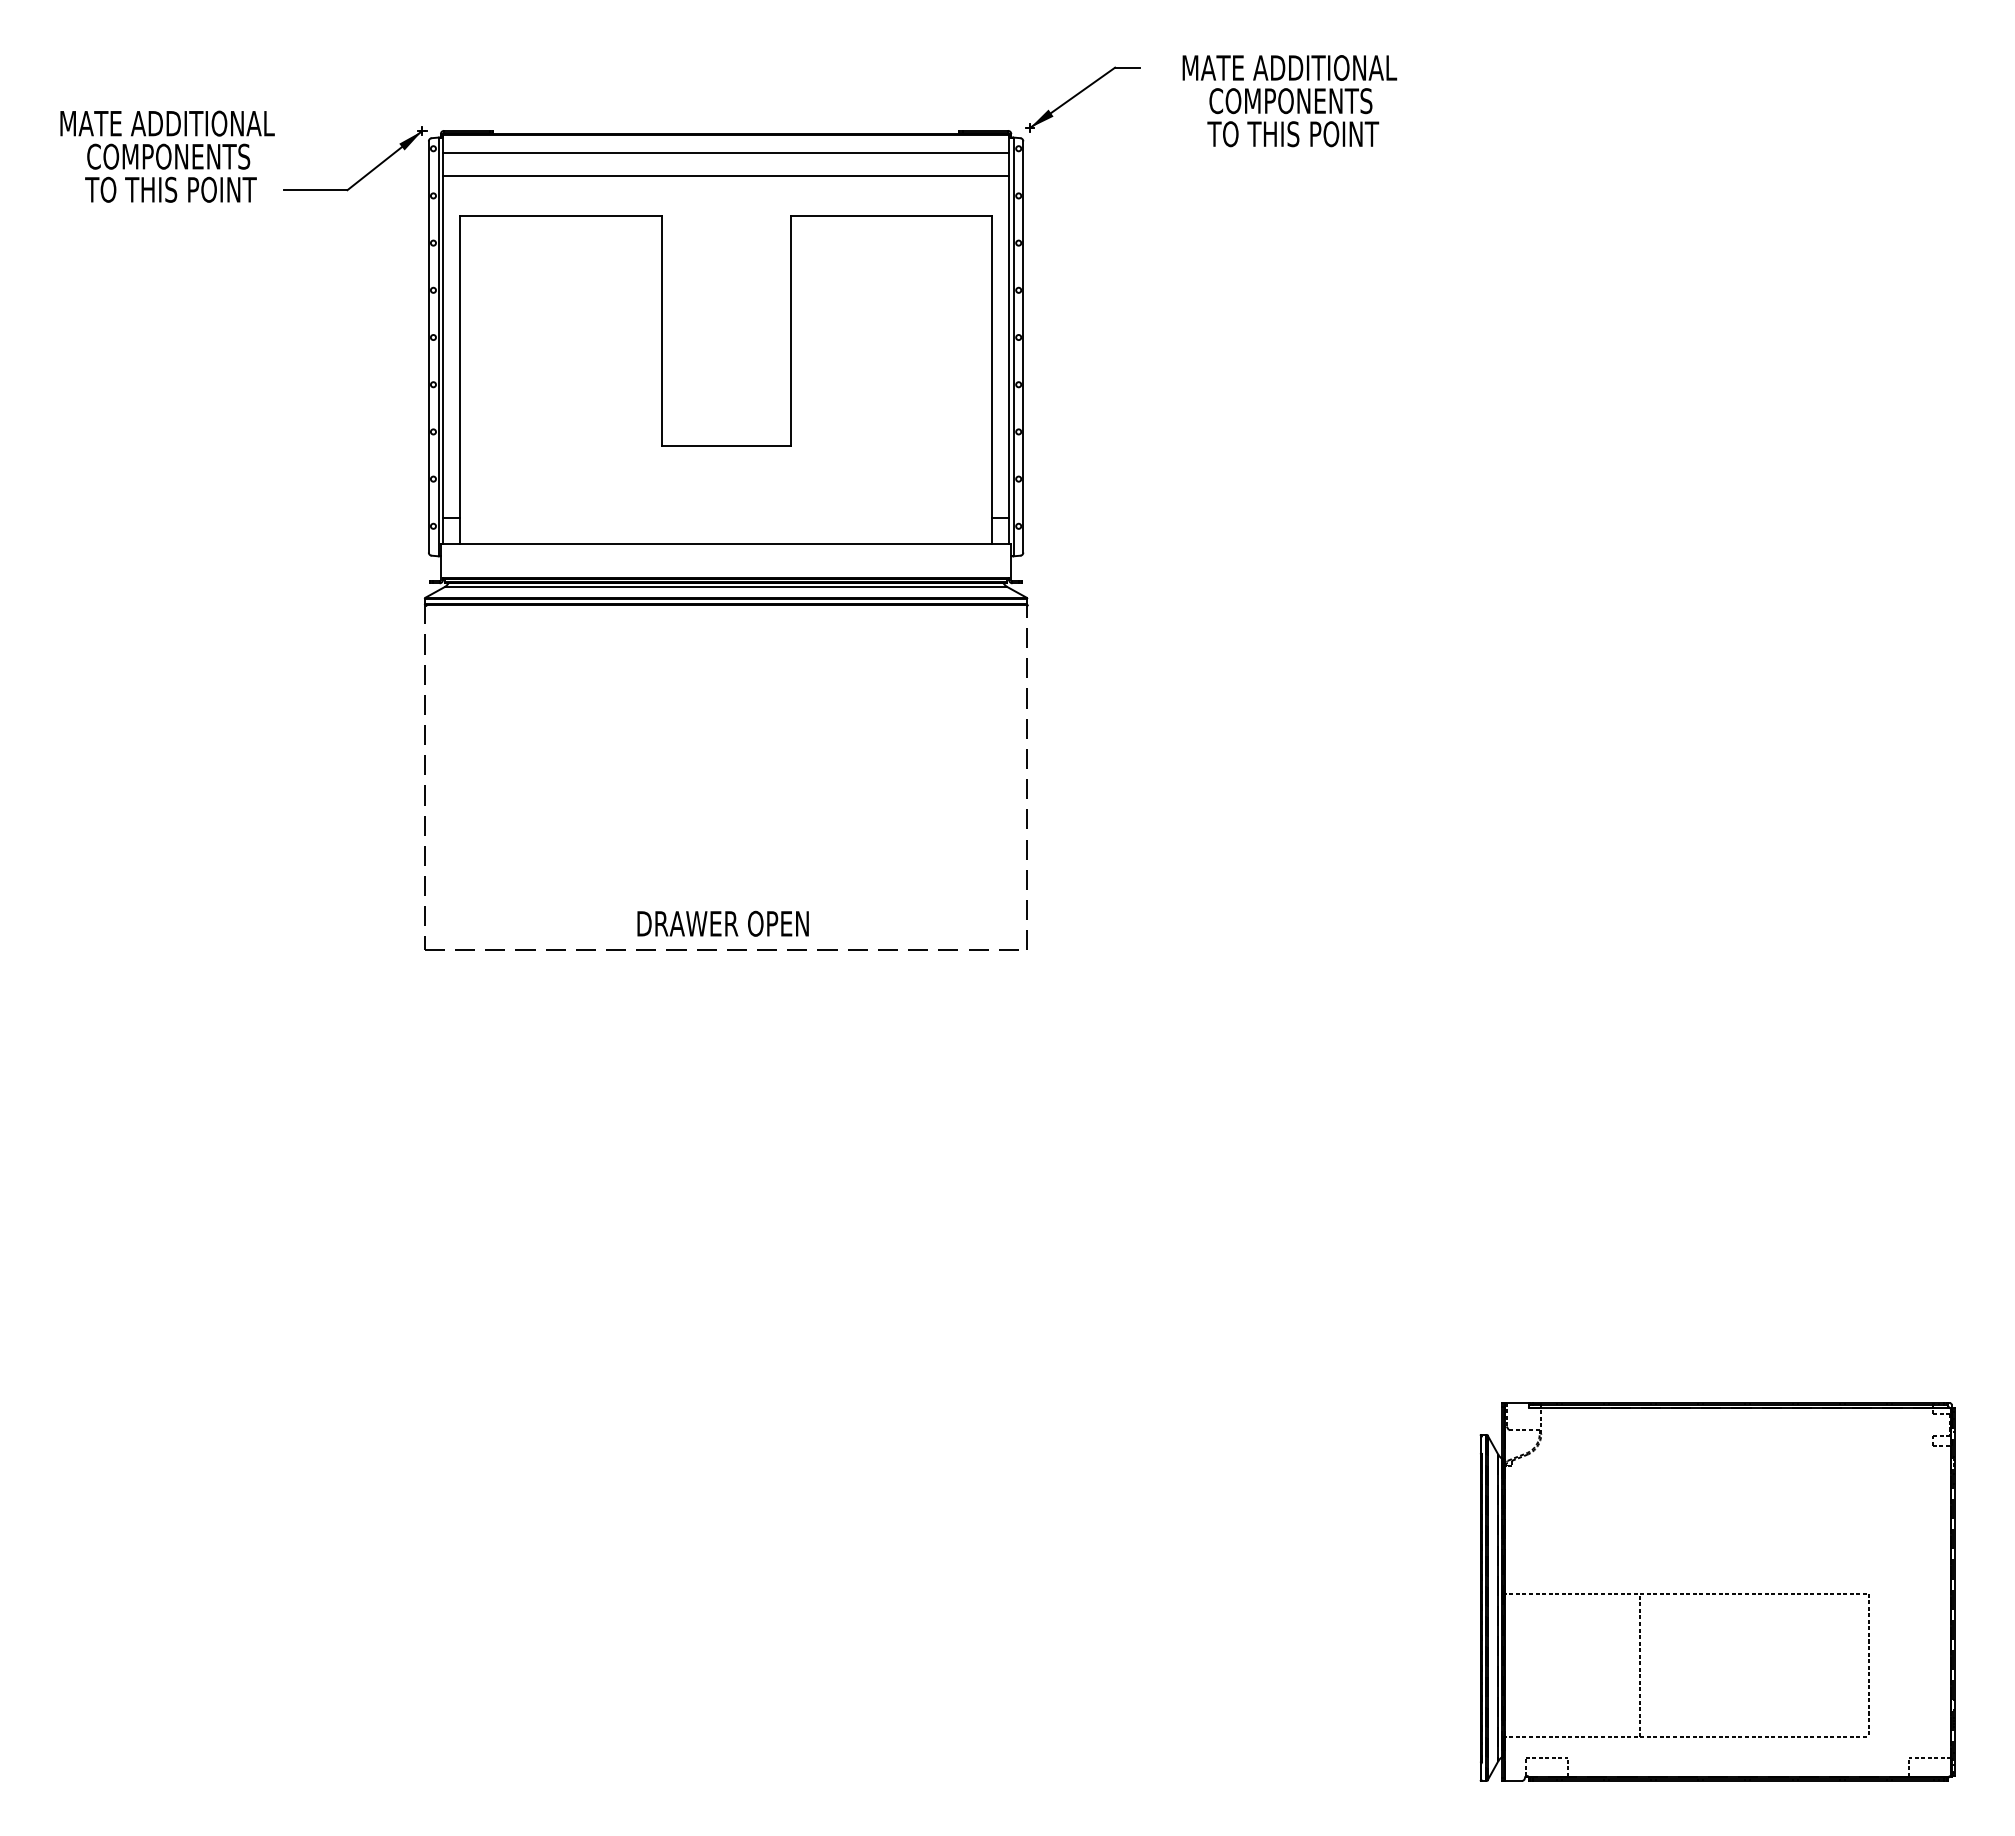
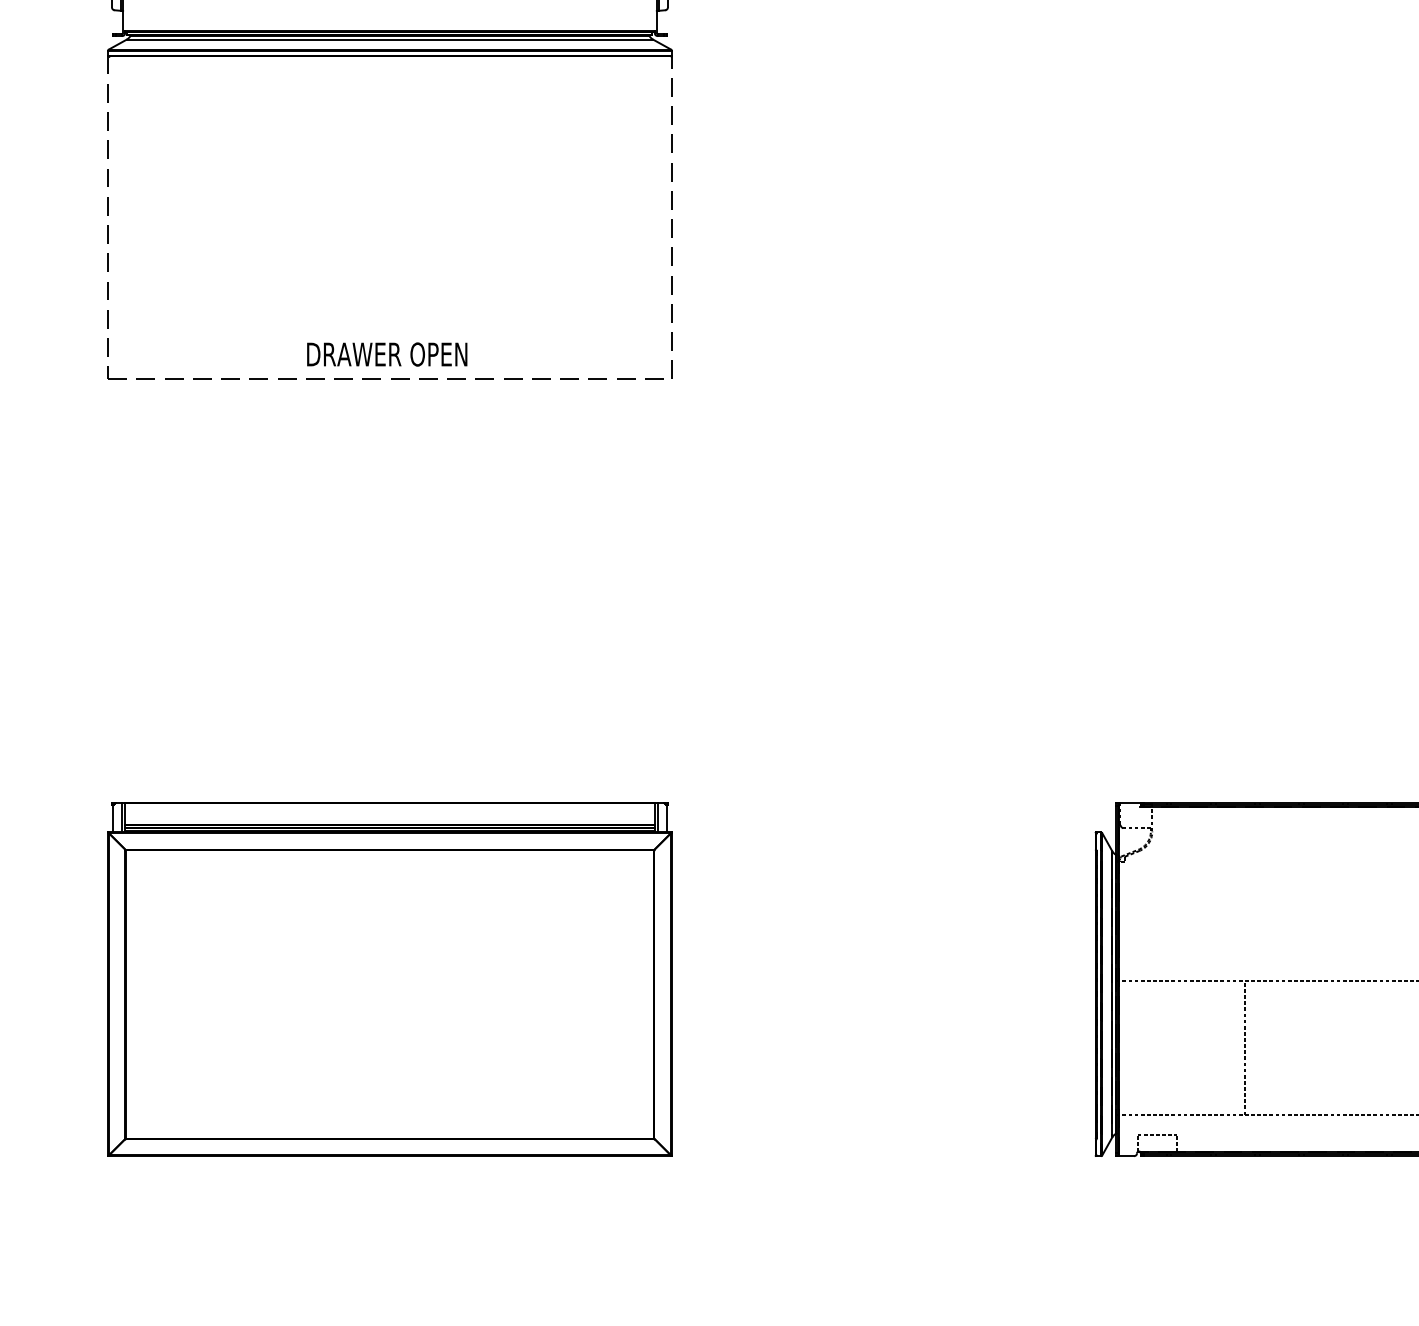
part: (725, 1591) -> (389, 978), added

